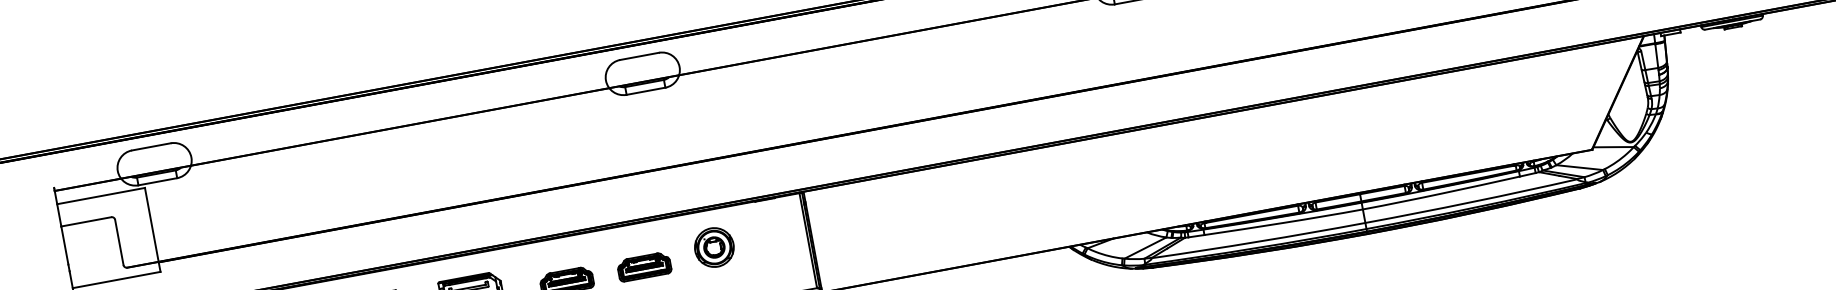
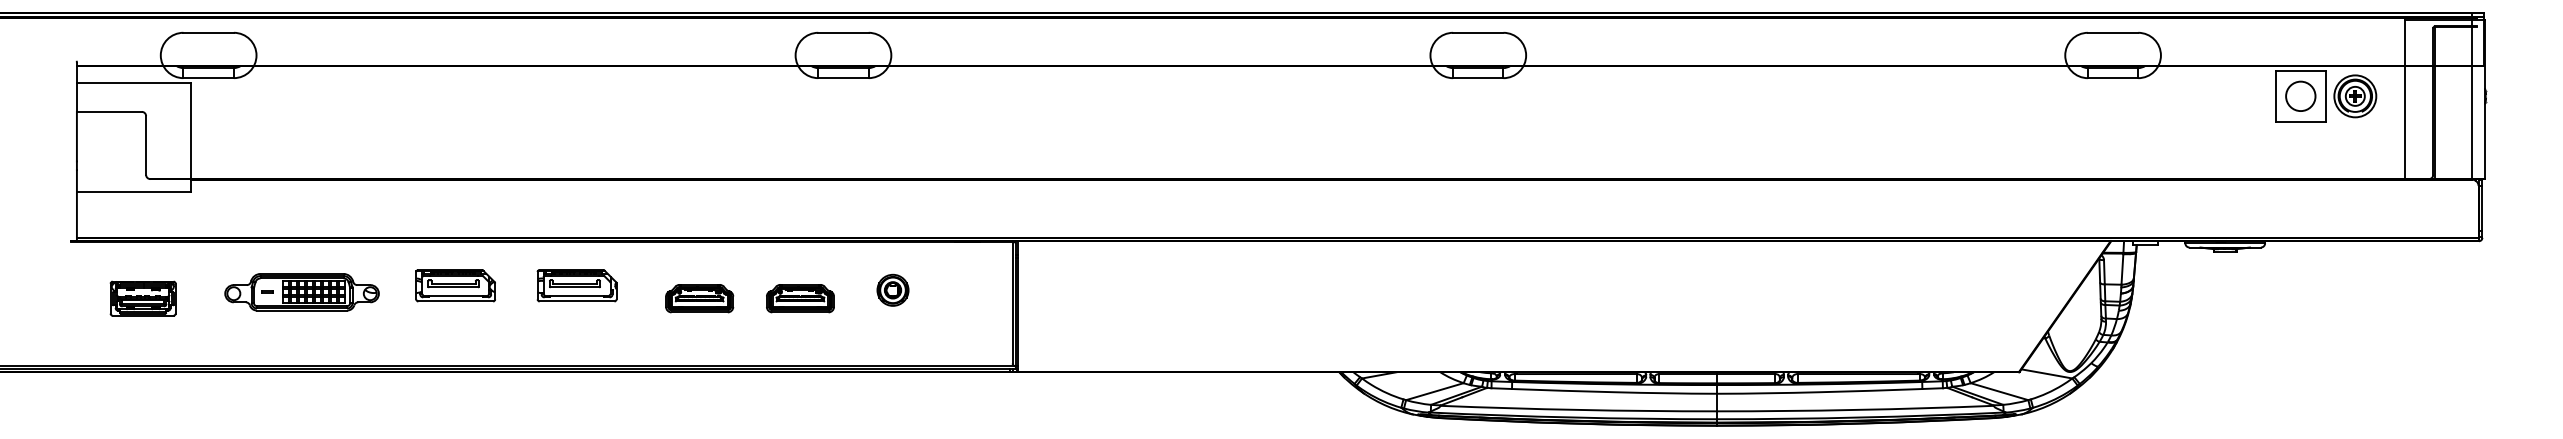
part: (713, 246) -> (892, 289), size x0.62

